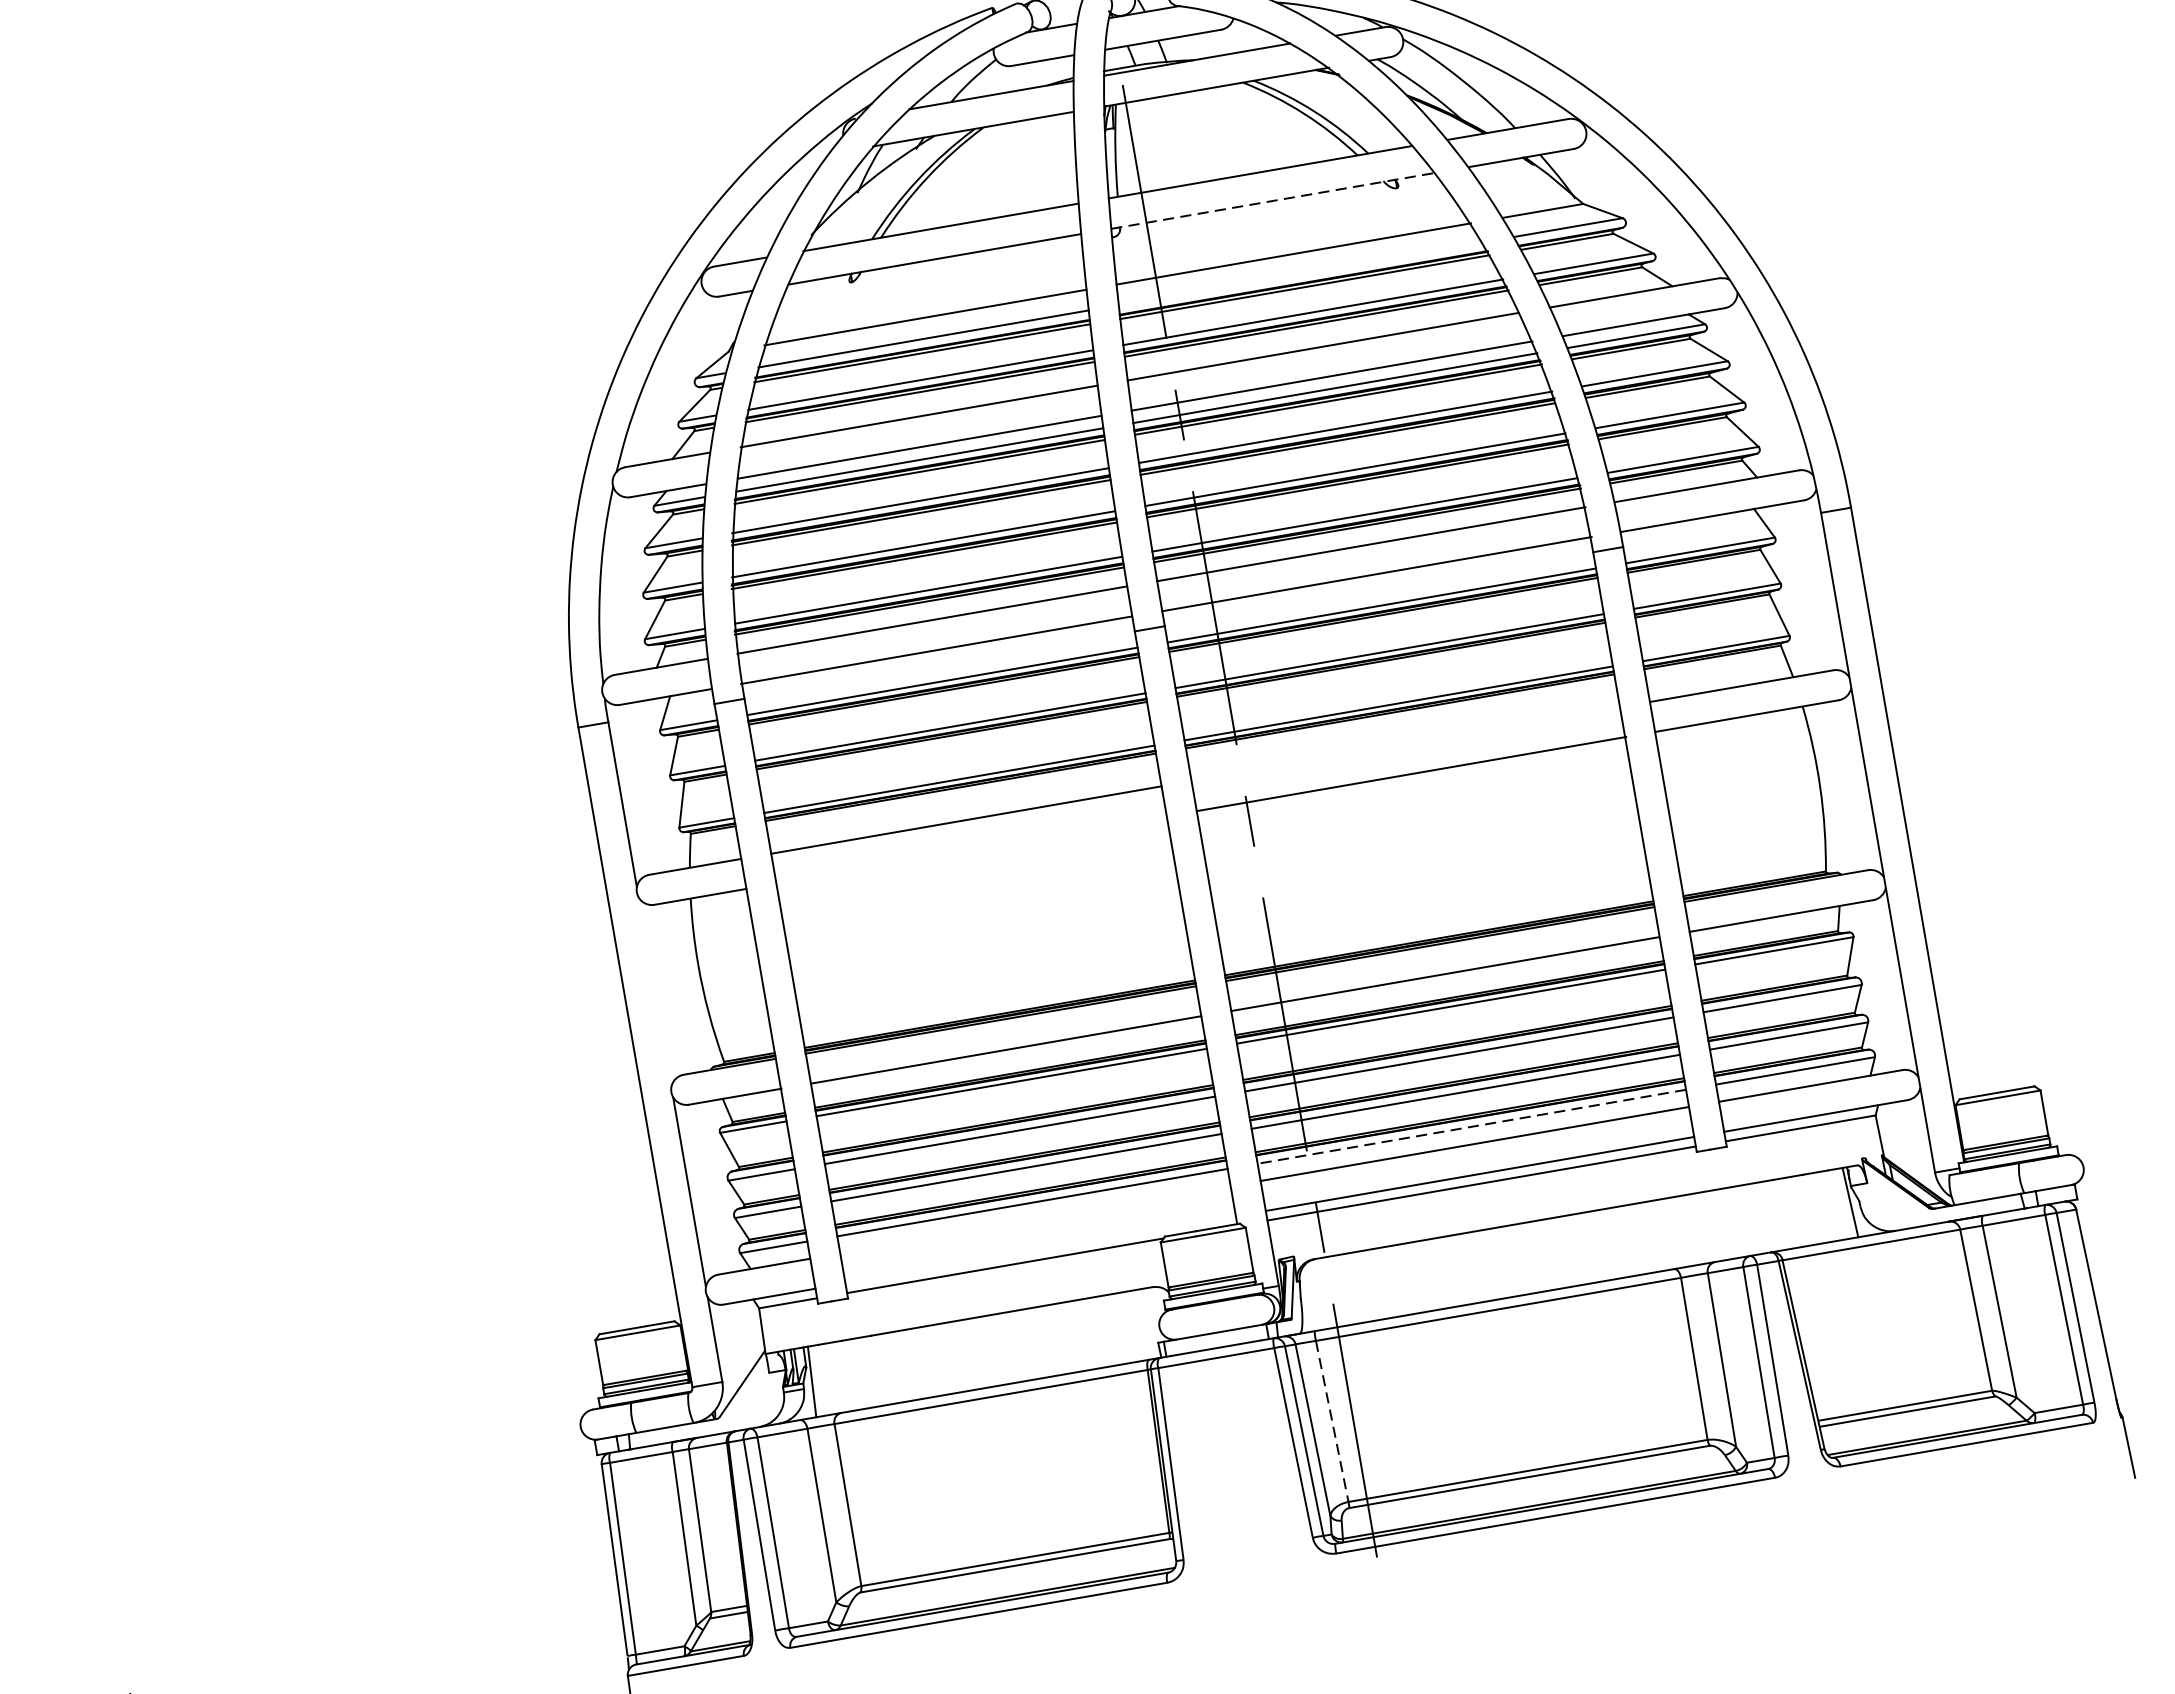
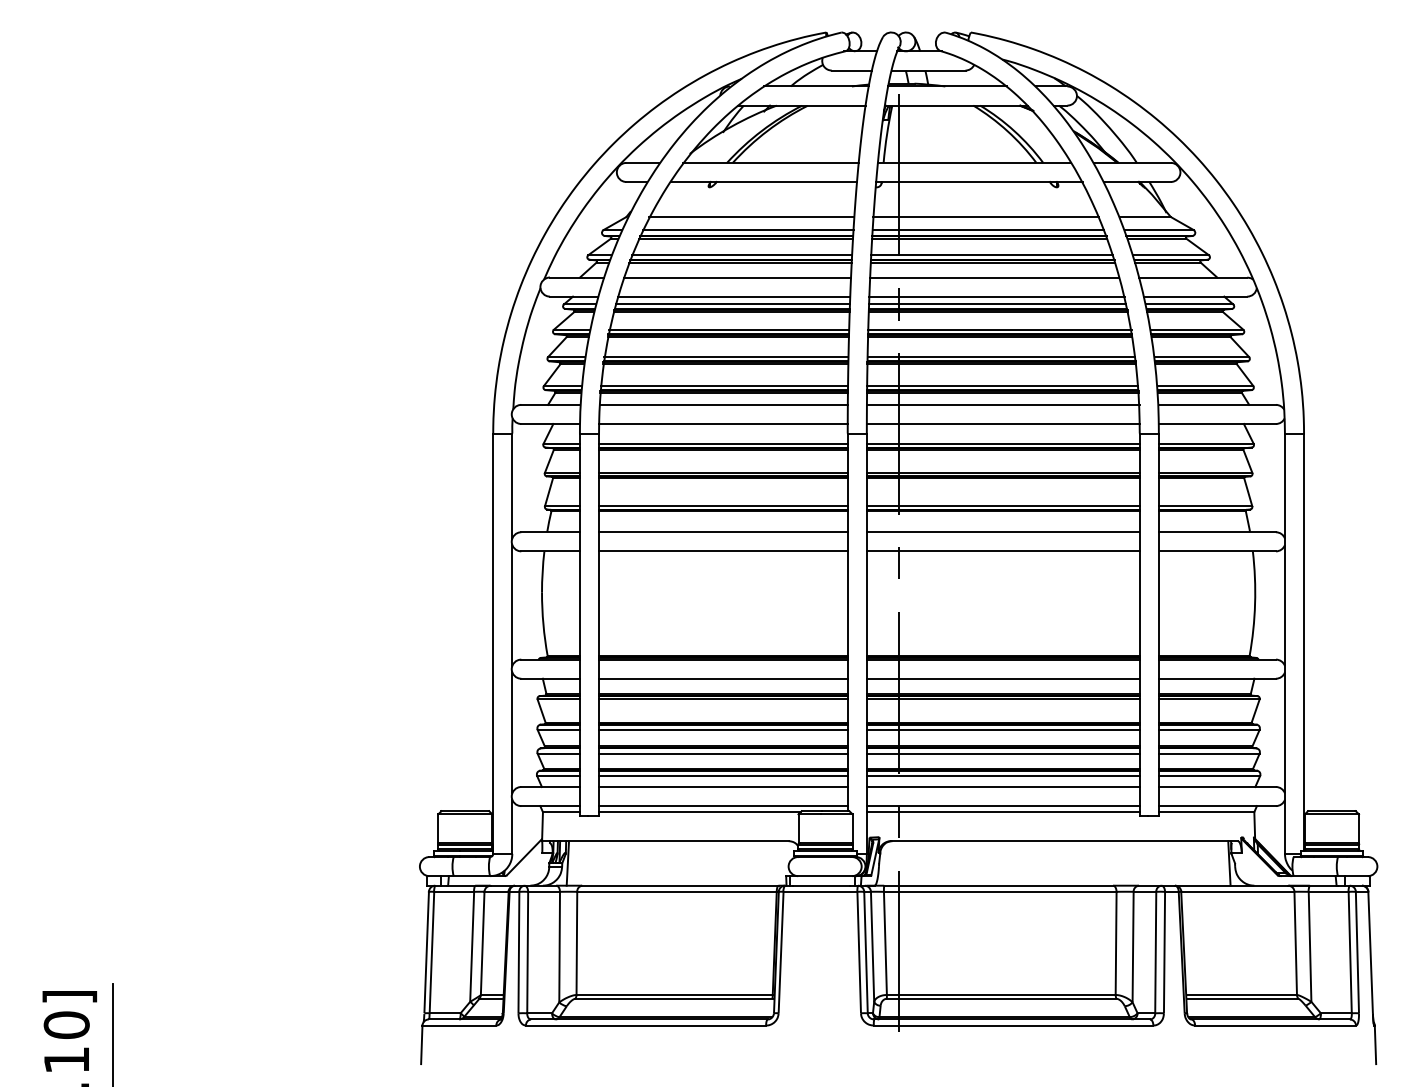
line: (1273, 201) -> (979, 182), dashed -> solid
line: (1300, 274) -> (988, 230), added
line: (1404, 744) -> (1002, 532), added
line: (970, 850) -> (722, 551), added
line: (655, 992) -> (512, 605), added
line: (1470, 1127) -> (1002, 776), dashed -> solid
line: (1035, 1219) -> (723, 786), added
line: (1040, 1250) -> (723, 806), added
line: (1332, 1421) -> (885, 943), dashed -> solid

